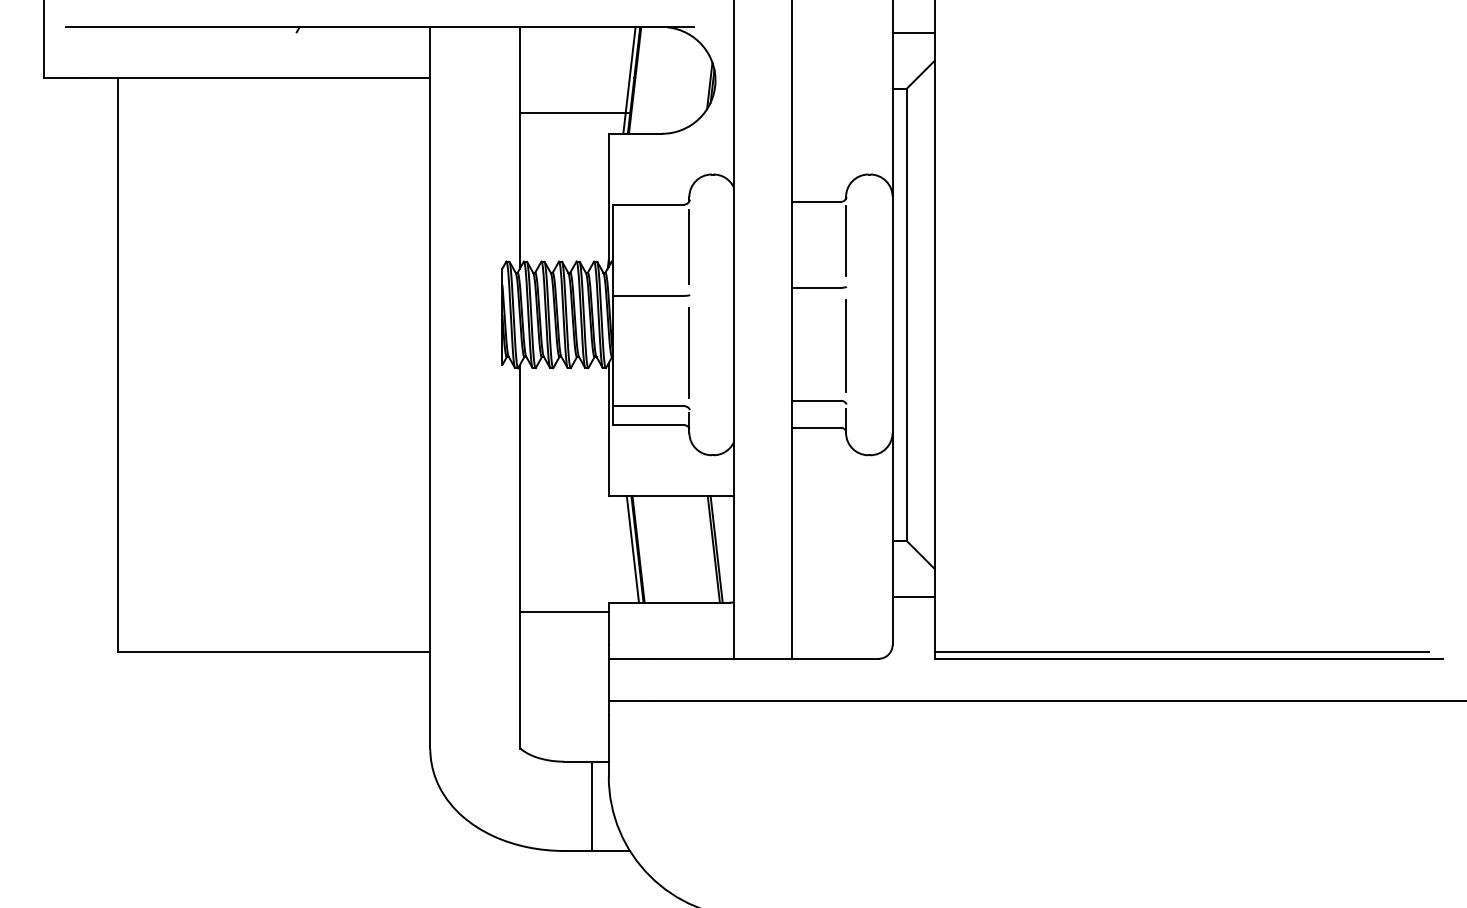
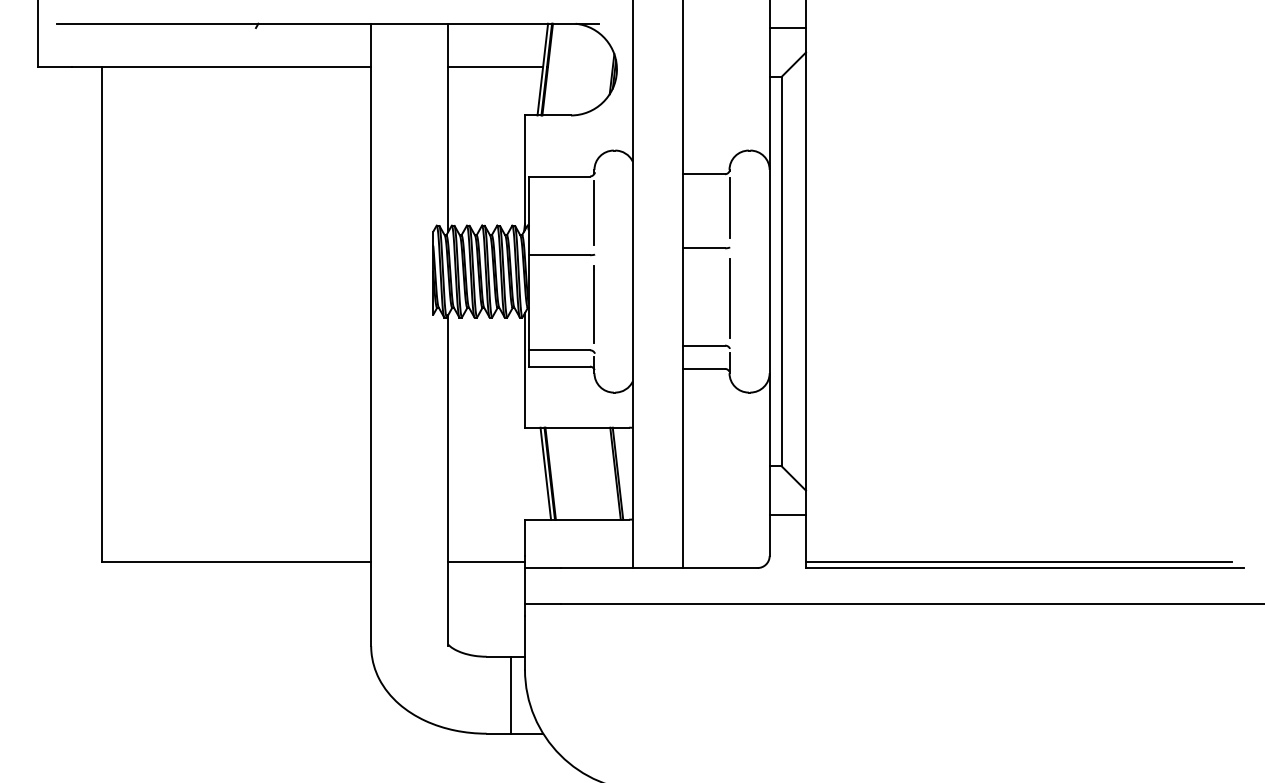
line: (574, 112) -> (495, 66), moved
line: (563, 611) -> (485, 561), moved

